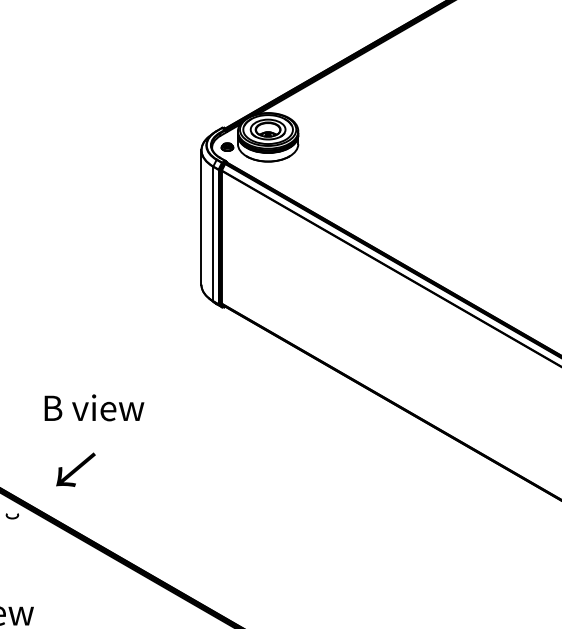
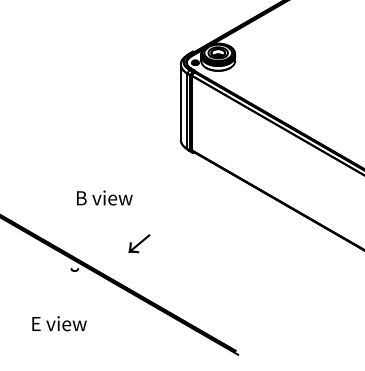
text: (93, 406) -> (104, 197), moved
text: (76, 469) -> (139, 243), moved

